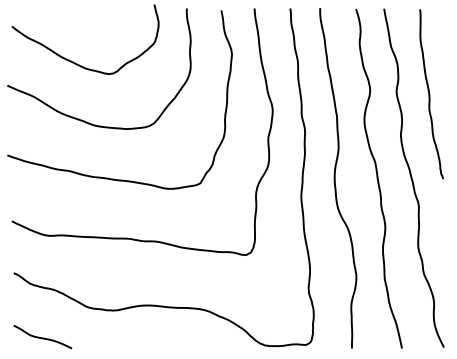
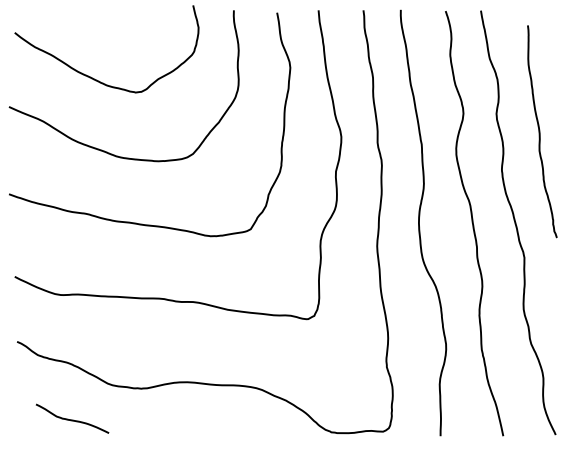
curve: (430, 94) -> (540, 131), moved
curve: (42, 337) -> (72, 419), moved

